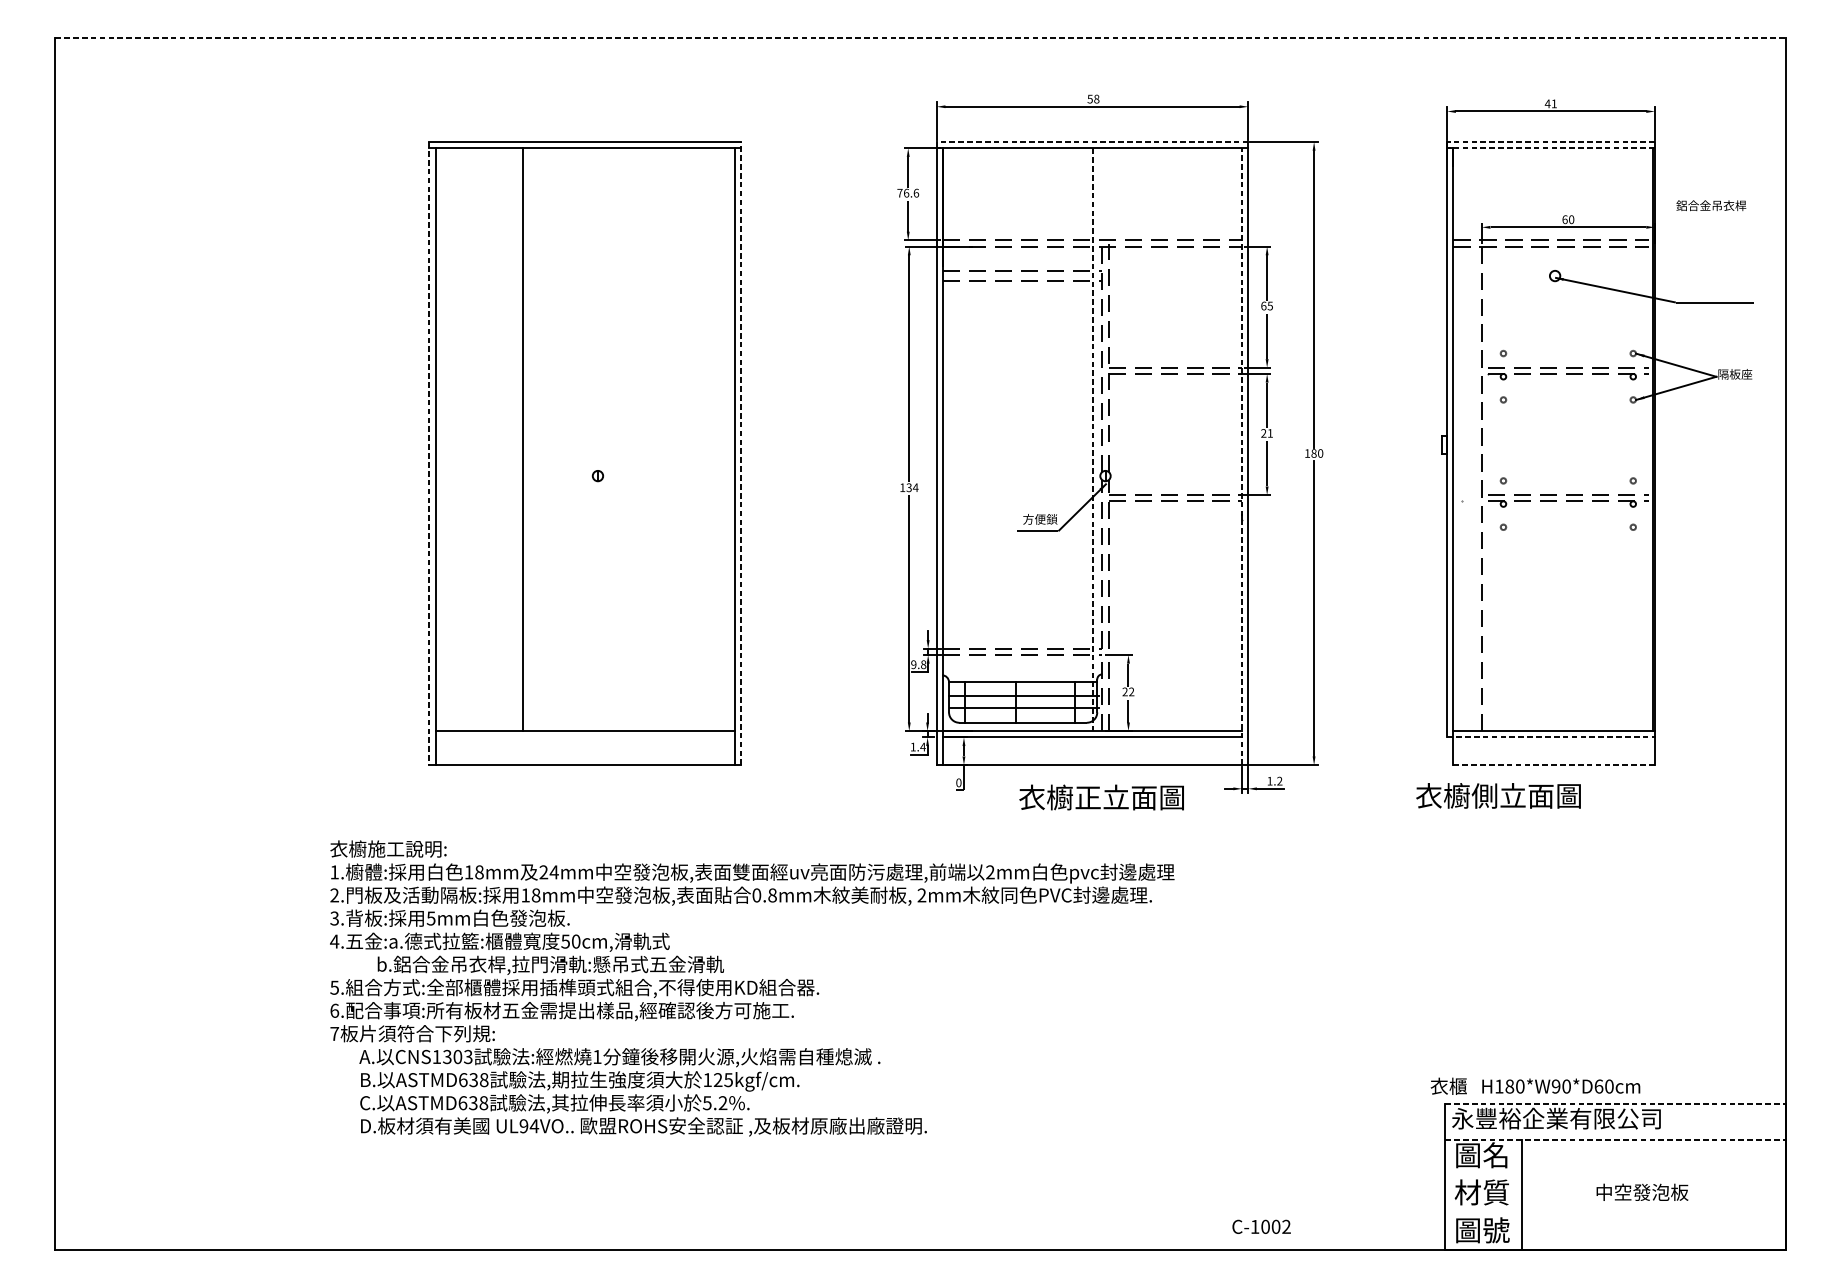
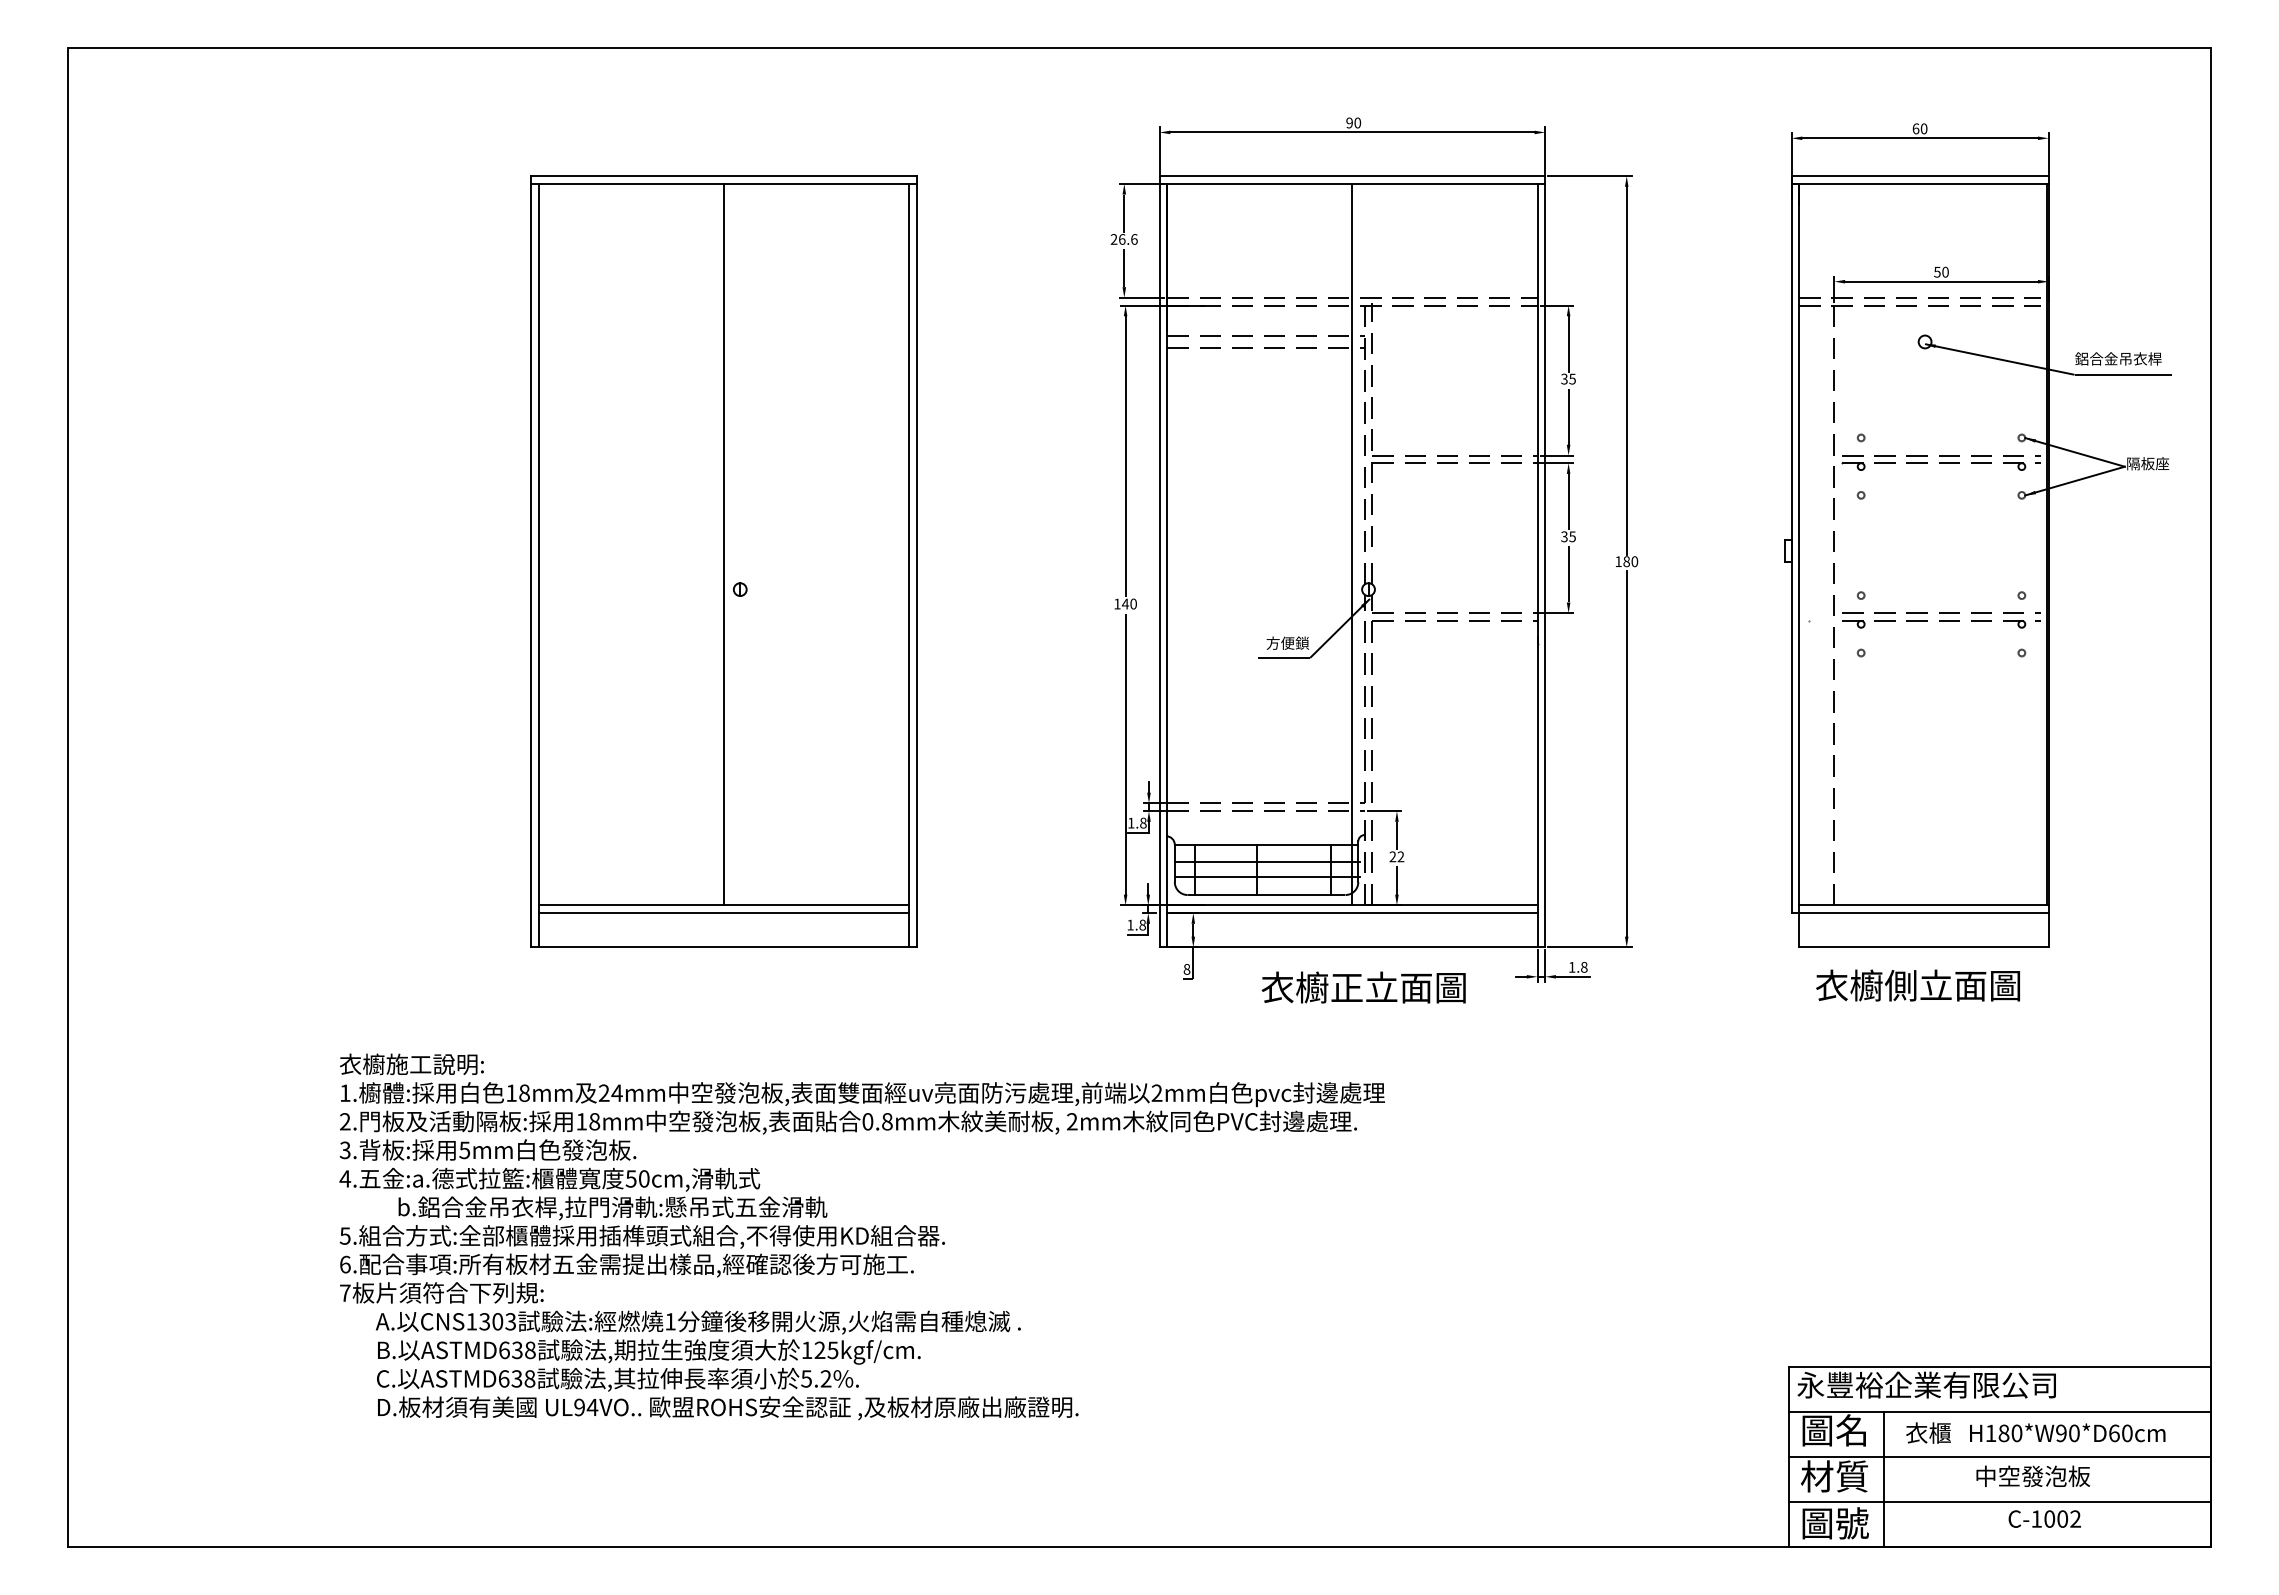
line: (921, 38) -> (1140, 47), dashed -> solid
text: (1093, 98) -> (1353, 122), 58 -> 90
text: (1550, 103) -> (1919, 128), 41 -> 60
line: (1092, 142) -> (1352, 176), dashed -> solid
line: (1551, 142) -> (1920, 176), dashed -> solid
line: (1551, 148) -> (1920, 183), dashed -> solid
text: (899, 193) -> (1113, 239), 76.6 -> 26.6
text: (1711, 205) -> (2118, 358), moved
text: (1565, 219) -> (1937, 271), 60 -> 50
text: (1263, 305) -> (1564, 378), 65 -> 35
text: (1267, 433) -> (1568, 536), 21 -> 35
line: (523, 439) -> (724, 544), moved
line: (1092, 439) -> (1352, 544), dashed -> solid
line: (429, 453) -> (531, 561), dashed -> solid
line: (740, 453) -> (916, 561), dashed -> solid
line: (1242, 456) -> (1537, 565), dashed -> solid
text: (912, 487) -> (1129, 603), 134 -> 140
text: (913, 664) -> (1130, 822), 9.8 -> 1.8
line: (585, 737) -> (724, 913), added
line: (1551, 737) -> (1920, 913), dashed -> solid
text: (922, 746) -> (1142, 924), 1.4 -> 1.8
line: (1553, 765) -> (1923, 947), dashed -> solid
text: (1279, 781) -> (1584, 967), 1.2 -> 1.8
text: (958, 782) -> (1186, 969), 0 -> 8
text: (1498, 795) -> (1917, 985), moved
text: (751, 988) -> (861, 1236), moved
text: (1535, 1085) -> (2035, 1432), moved
line: (1615, 1103) -> (1999, 1366), dashed -> solid
line: (1615, 1139) -> (1999, 1411), dashed -> solid
line: (1615, 1177) -> (1999, 1457), added
line: (1615, 1213) -> (1999, 1502), added
text: (1261, 1226) -> (2044, 1518), moved

